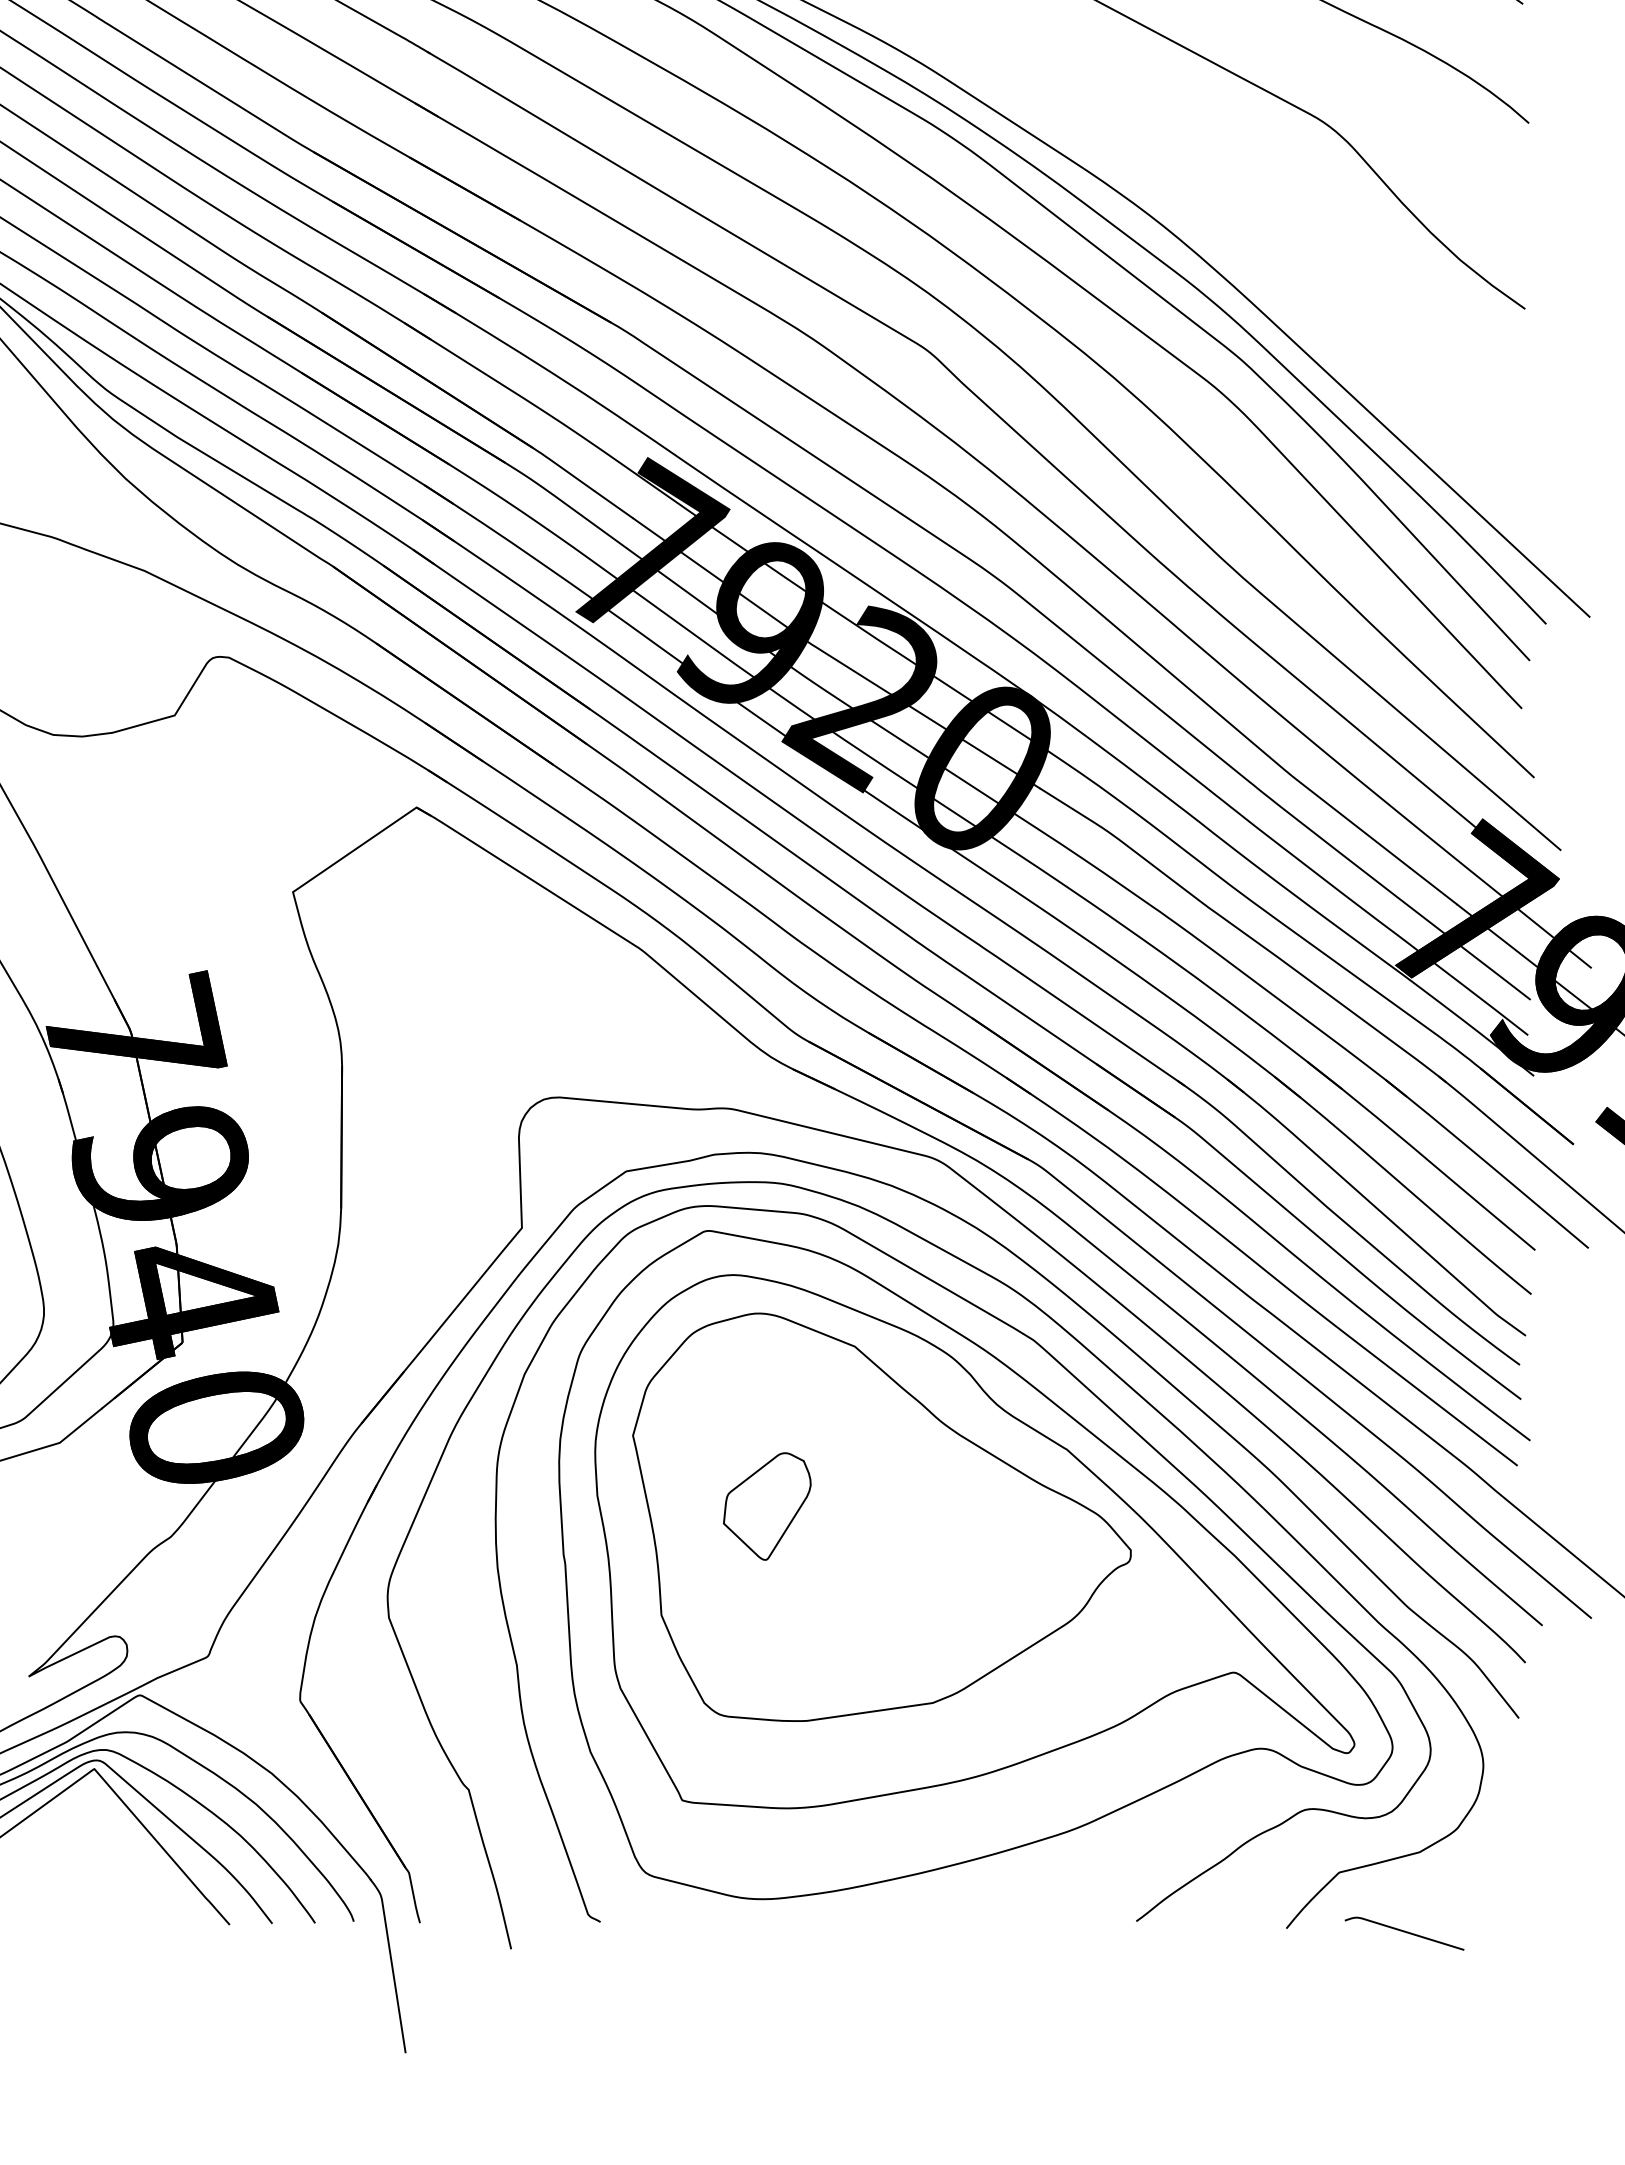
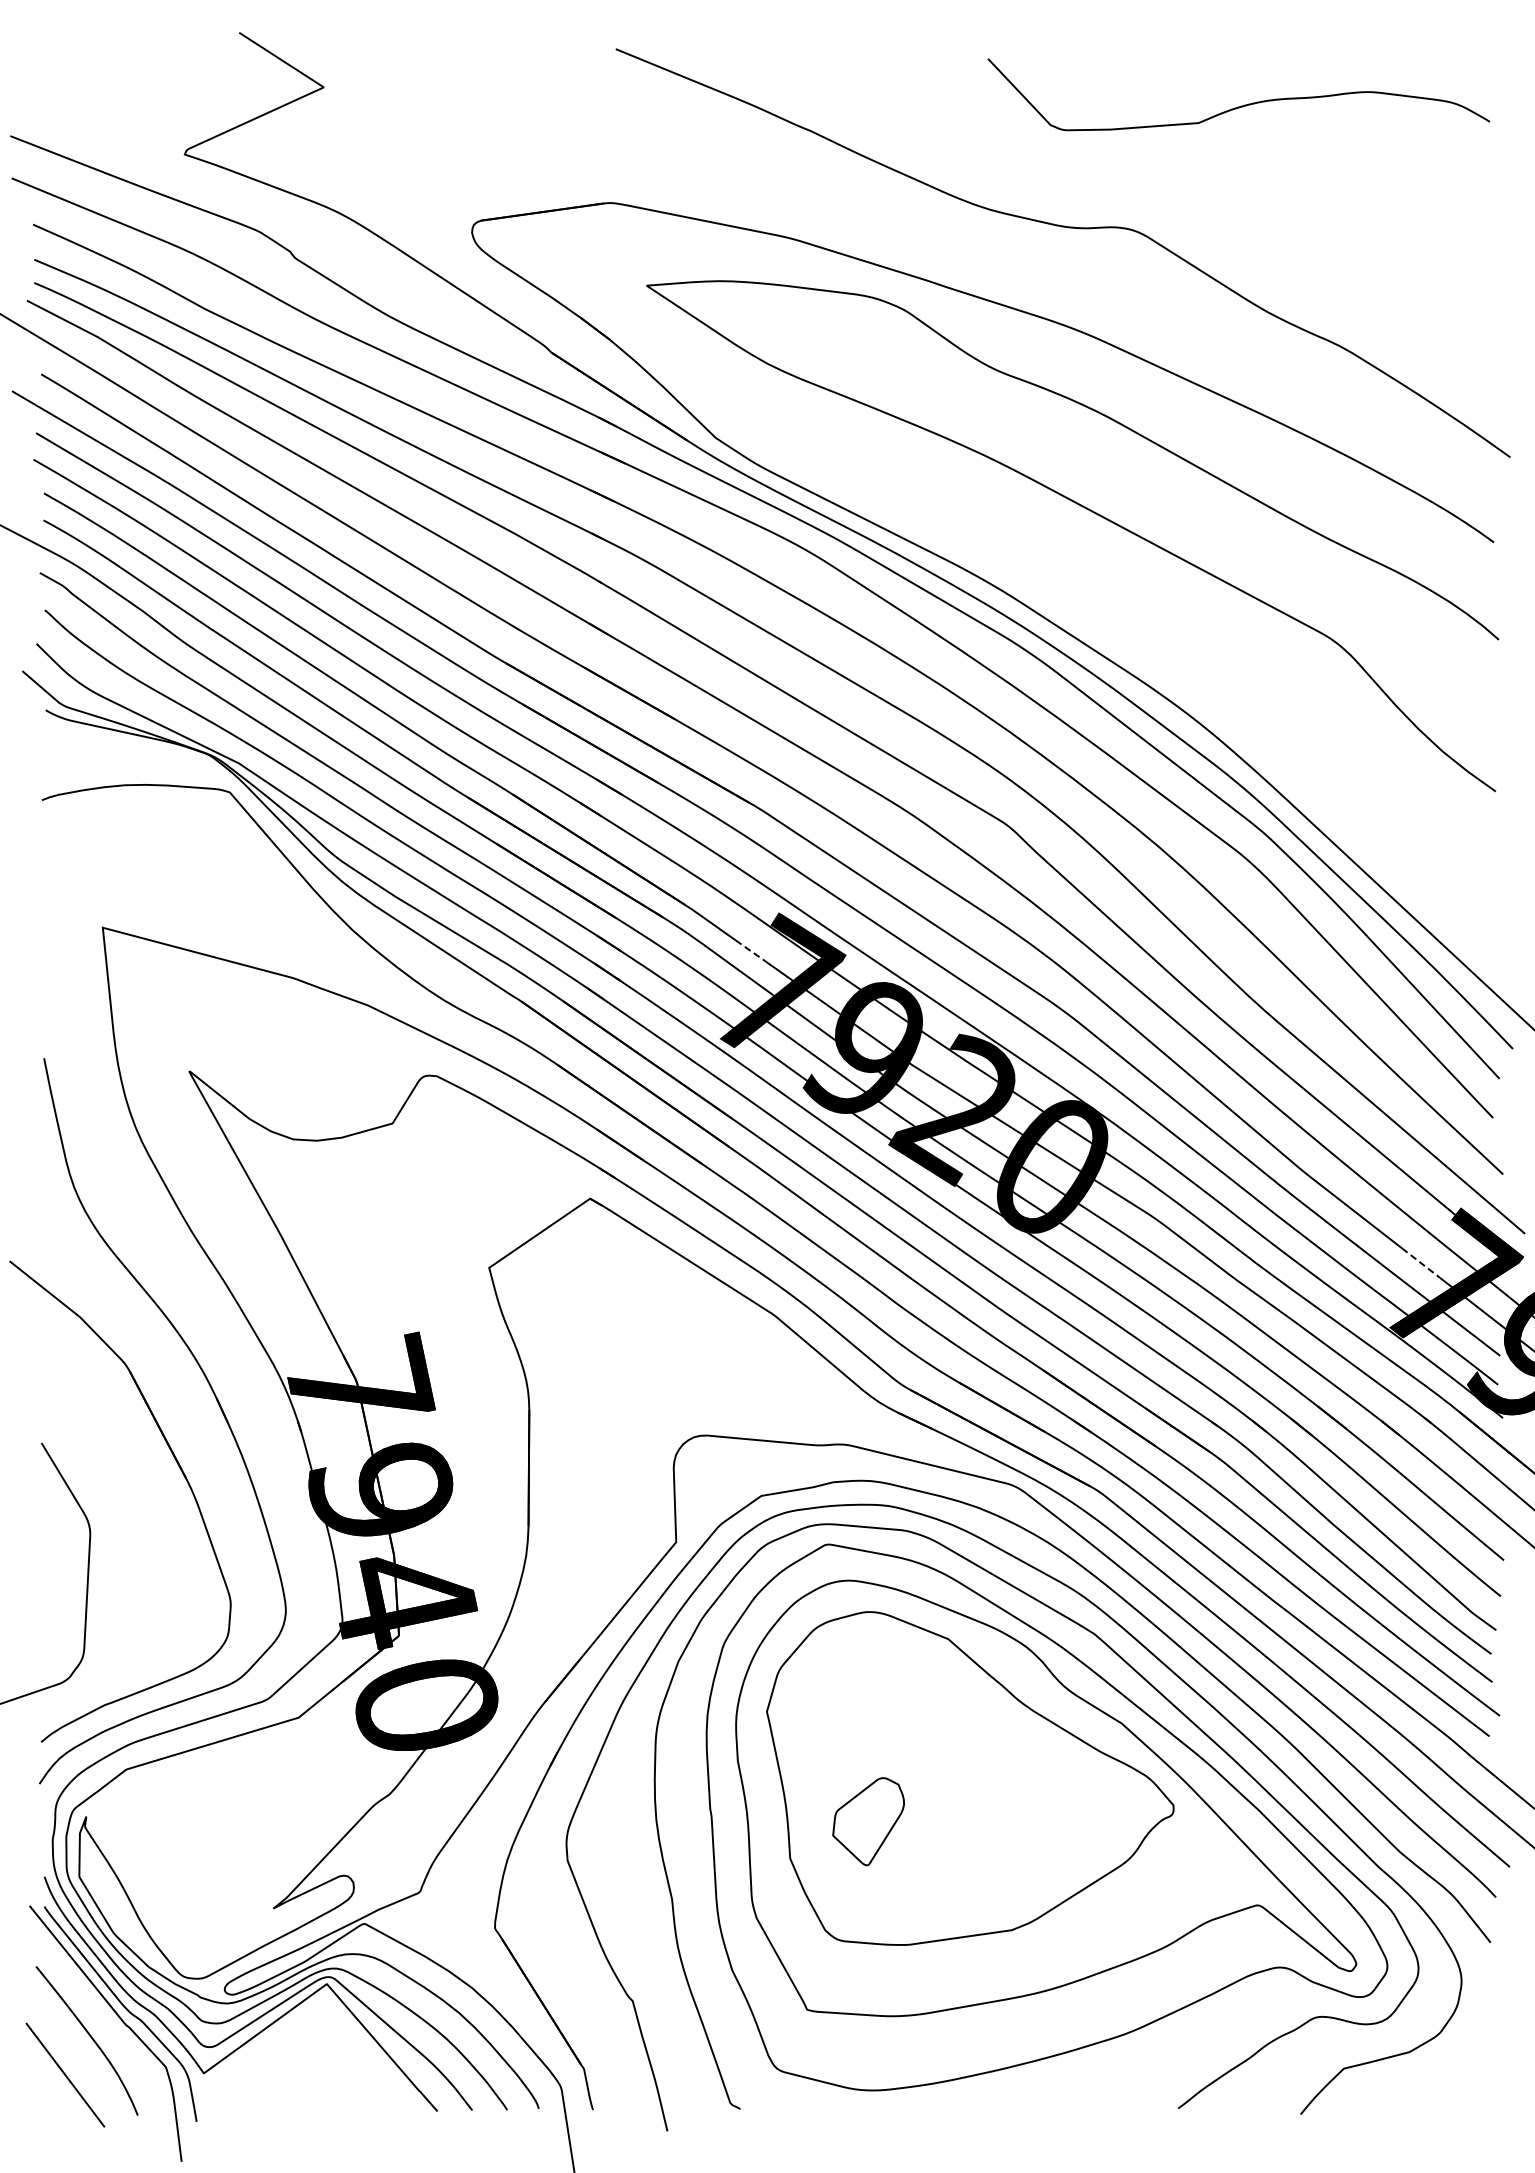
line: (614, 504) -> (751, 951), solid -> dashed
line: (1434, 886) -> (1421, 1263), solid -> dashed
part: (767, 1506) -> (868, 1821), moved
curve: (1404, 1932) -> (1397, 2117), removed

